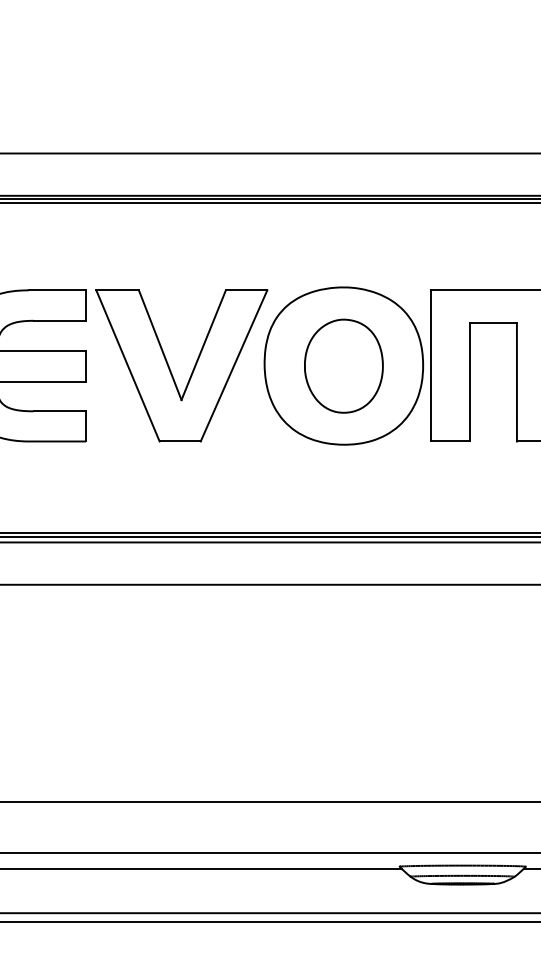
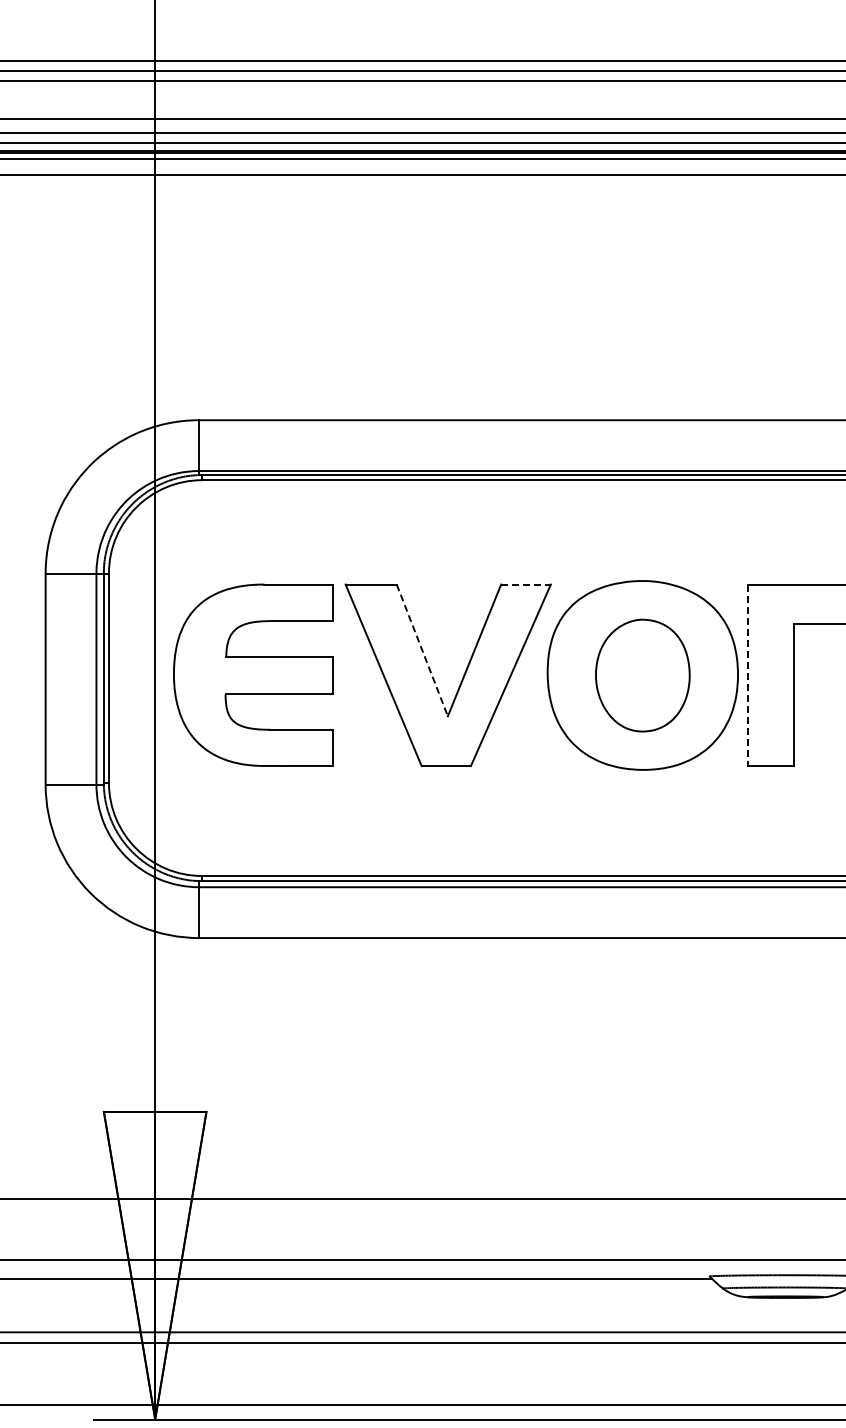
line: (246, 290) -> (526, 584), solid -> dashed
line: (160, 345) -> (422, 650), solid -> dashed
line: (431, 366) -> (747, 675), solid -> dashed

